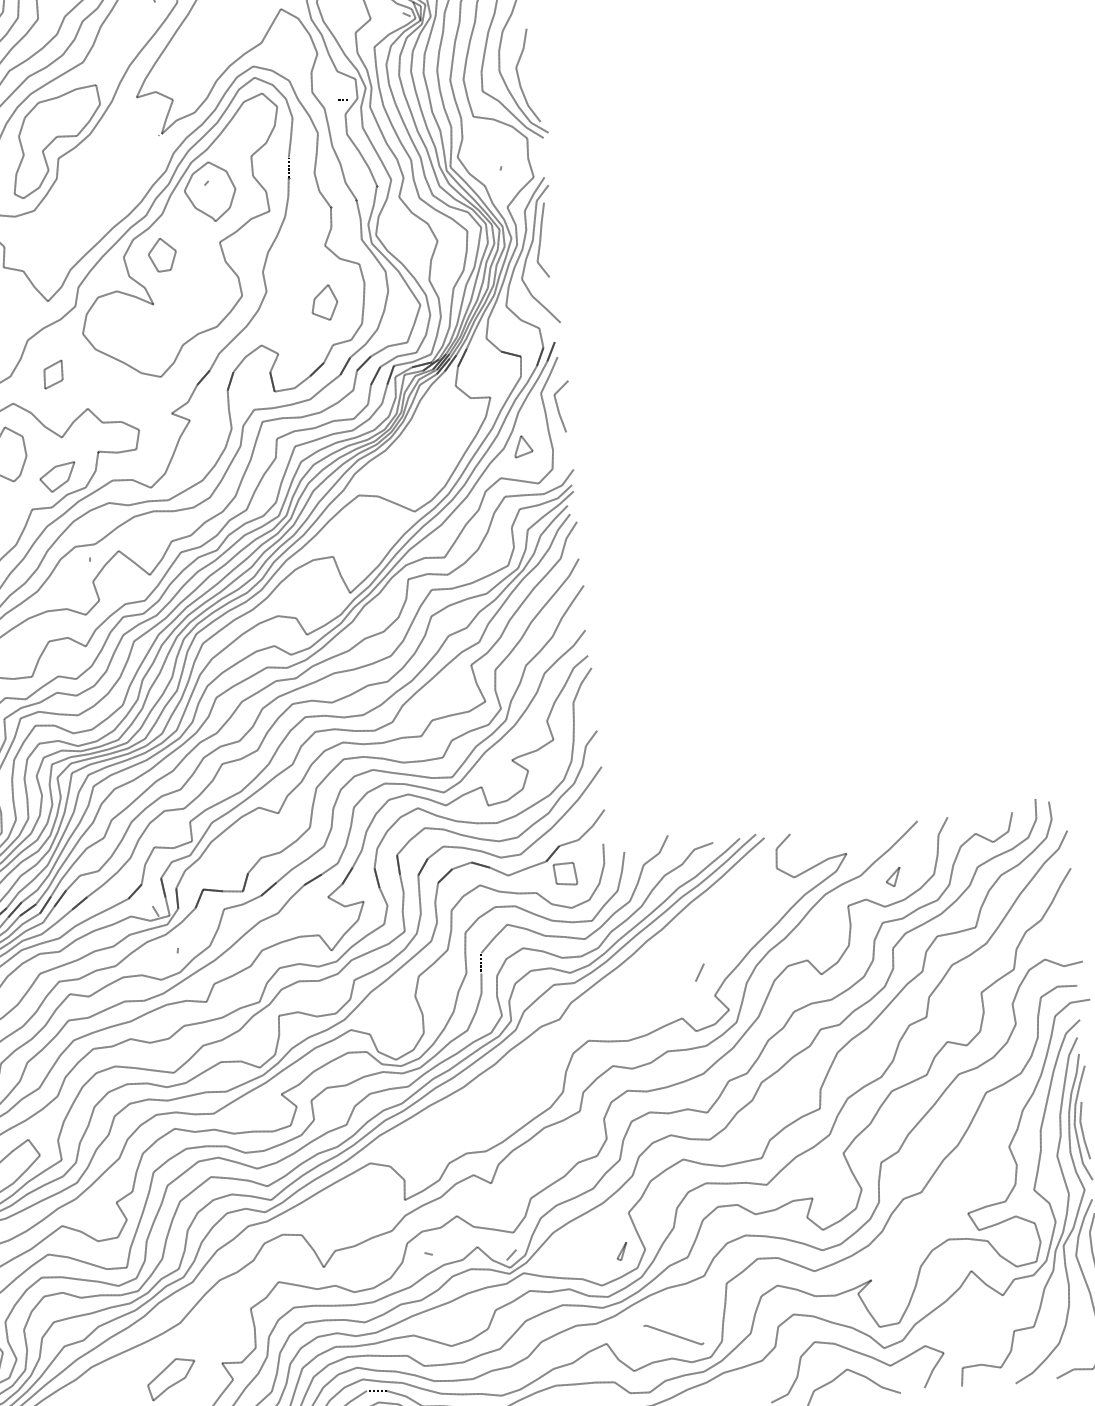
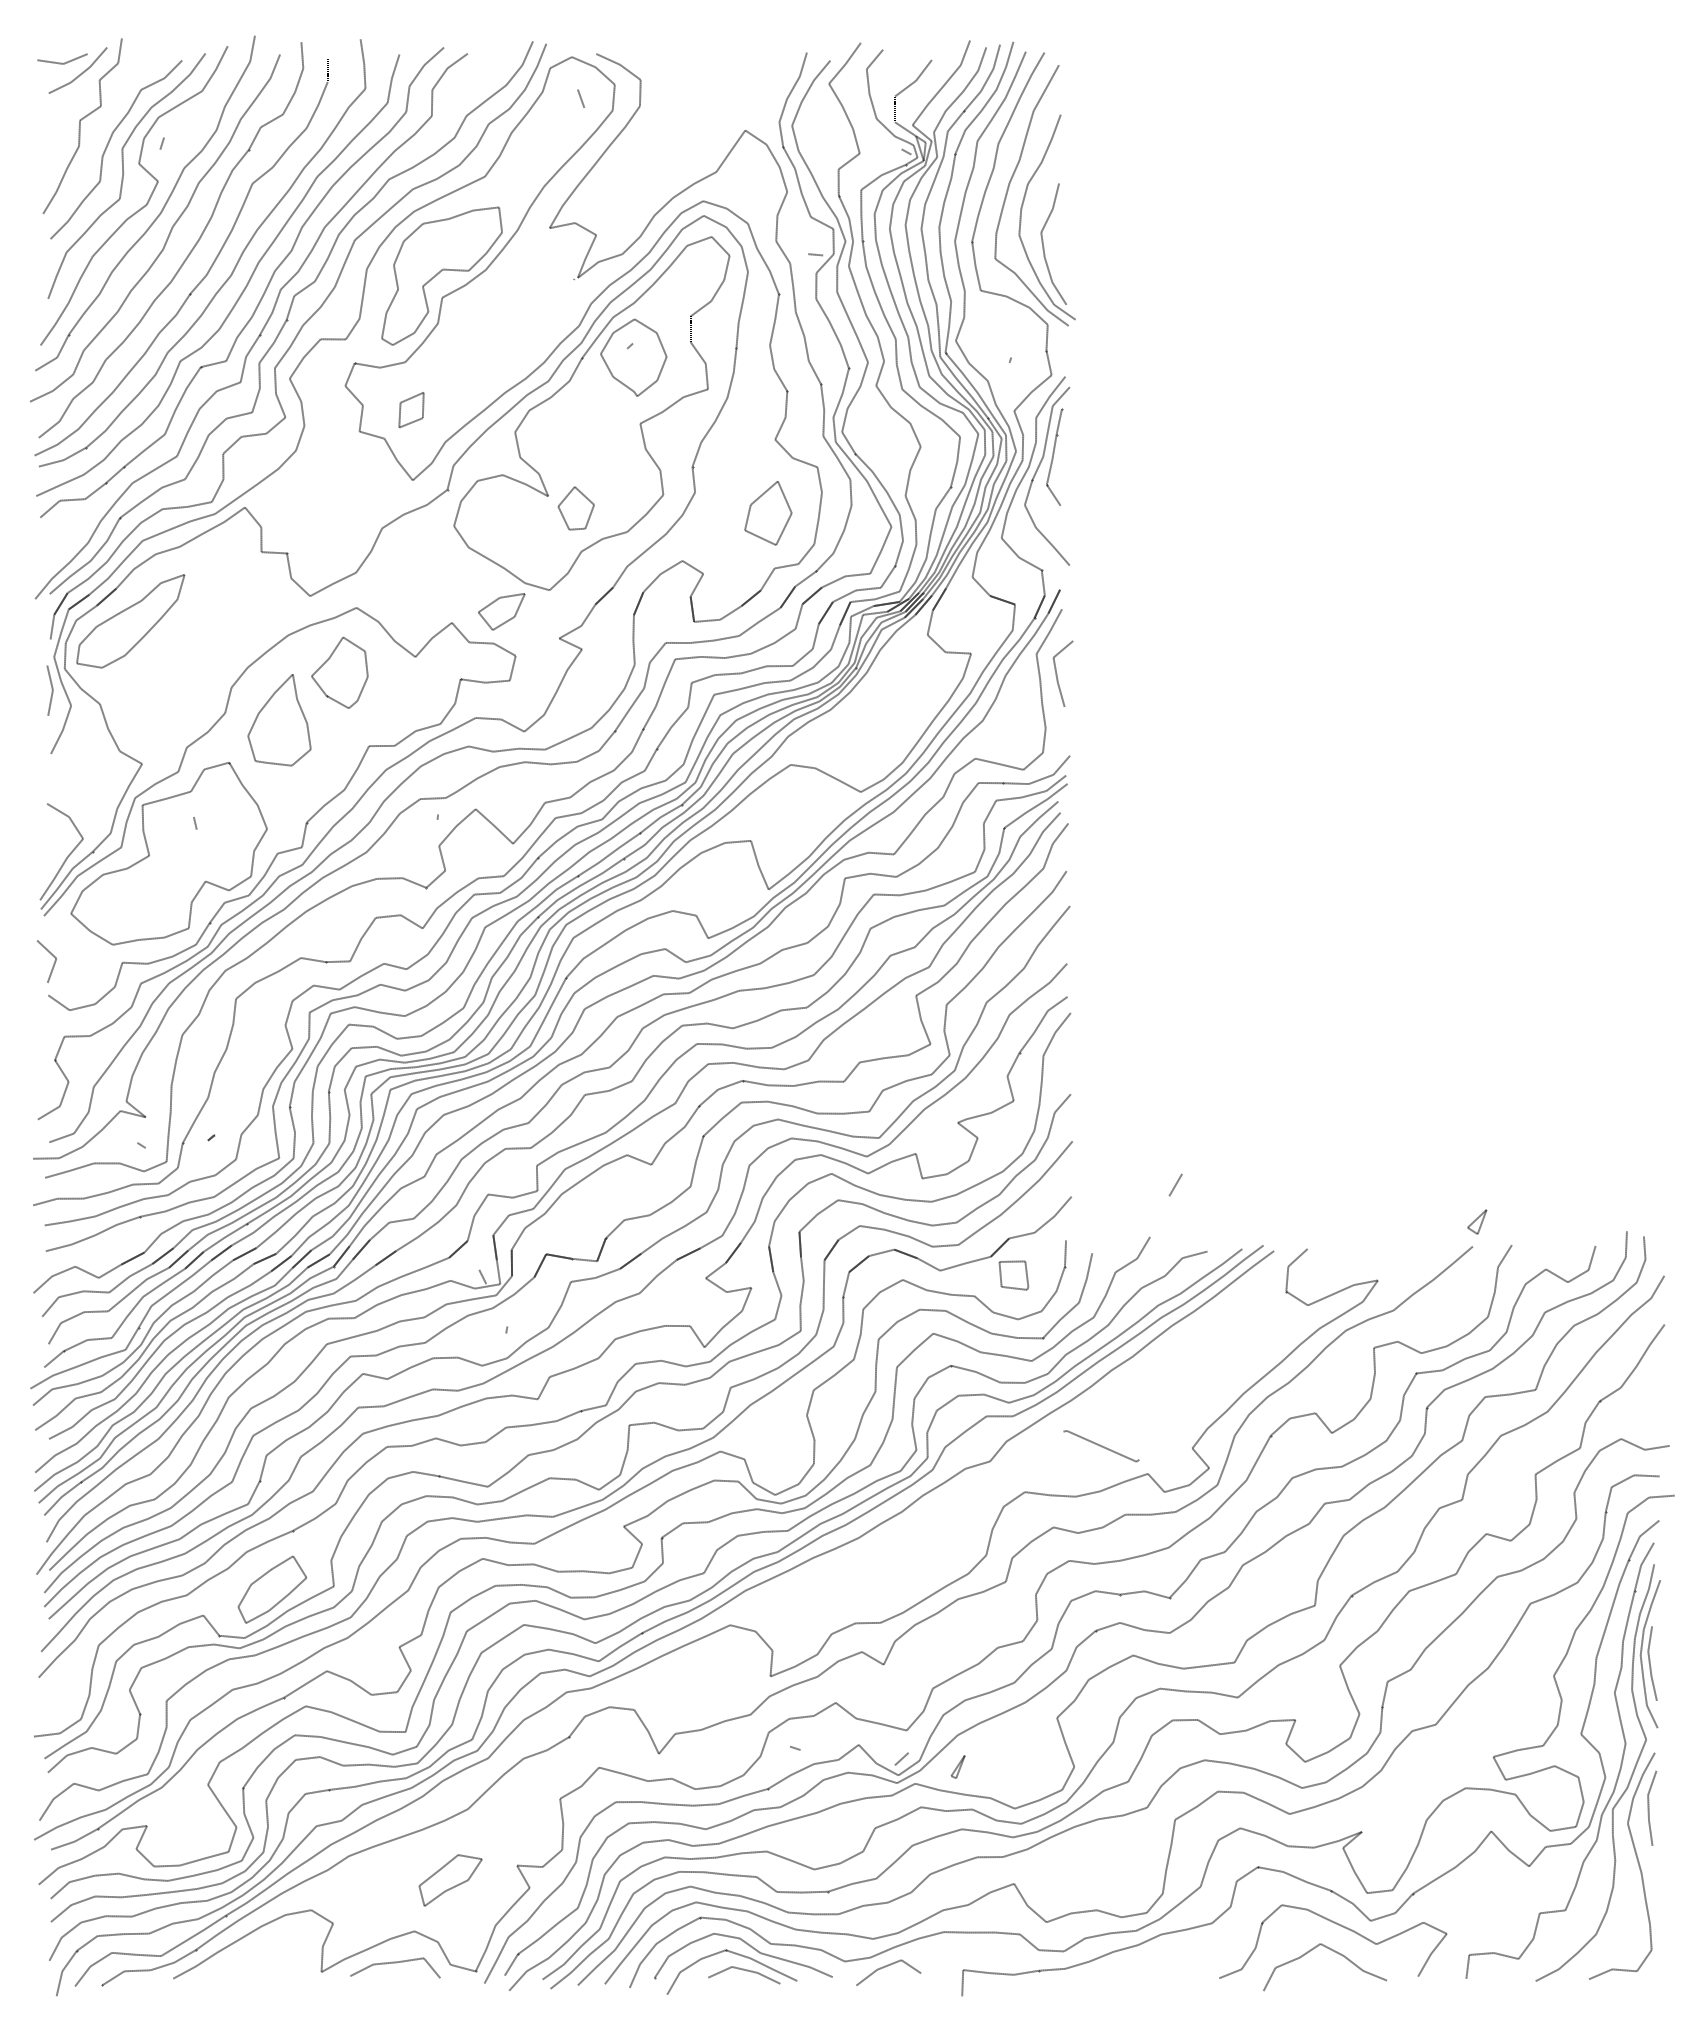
part: (161, 255) -> (575, 508), moved
part: (324, 303) -> (768, 513), size x1.4
part: (53, 374) -> (411, 409), moved
part: (523, 446) -> (1007, 720), removed
part: (57, 477) -> (501, 611), moved
part: (893, 876) -> (1477, 1221), moved
line: (699, 972) -> (1175, 1184), moved
part: (621, 1251) -> (957, 1766), moved
line: (673, 1335) -> (1101, 1446), moved

